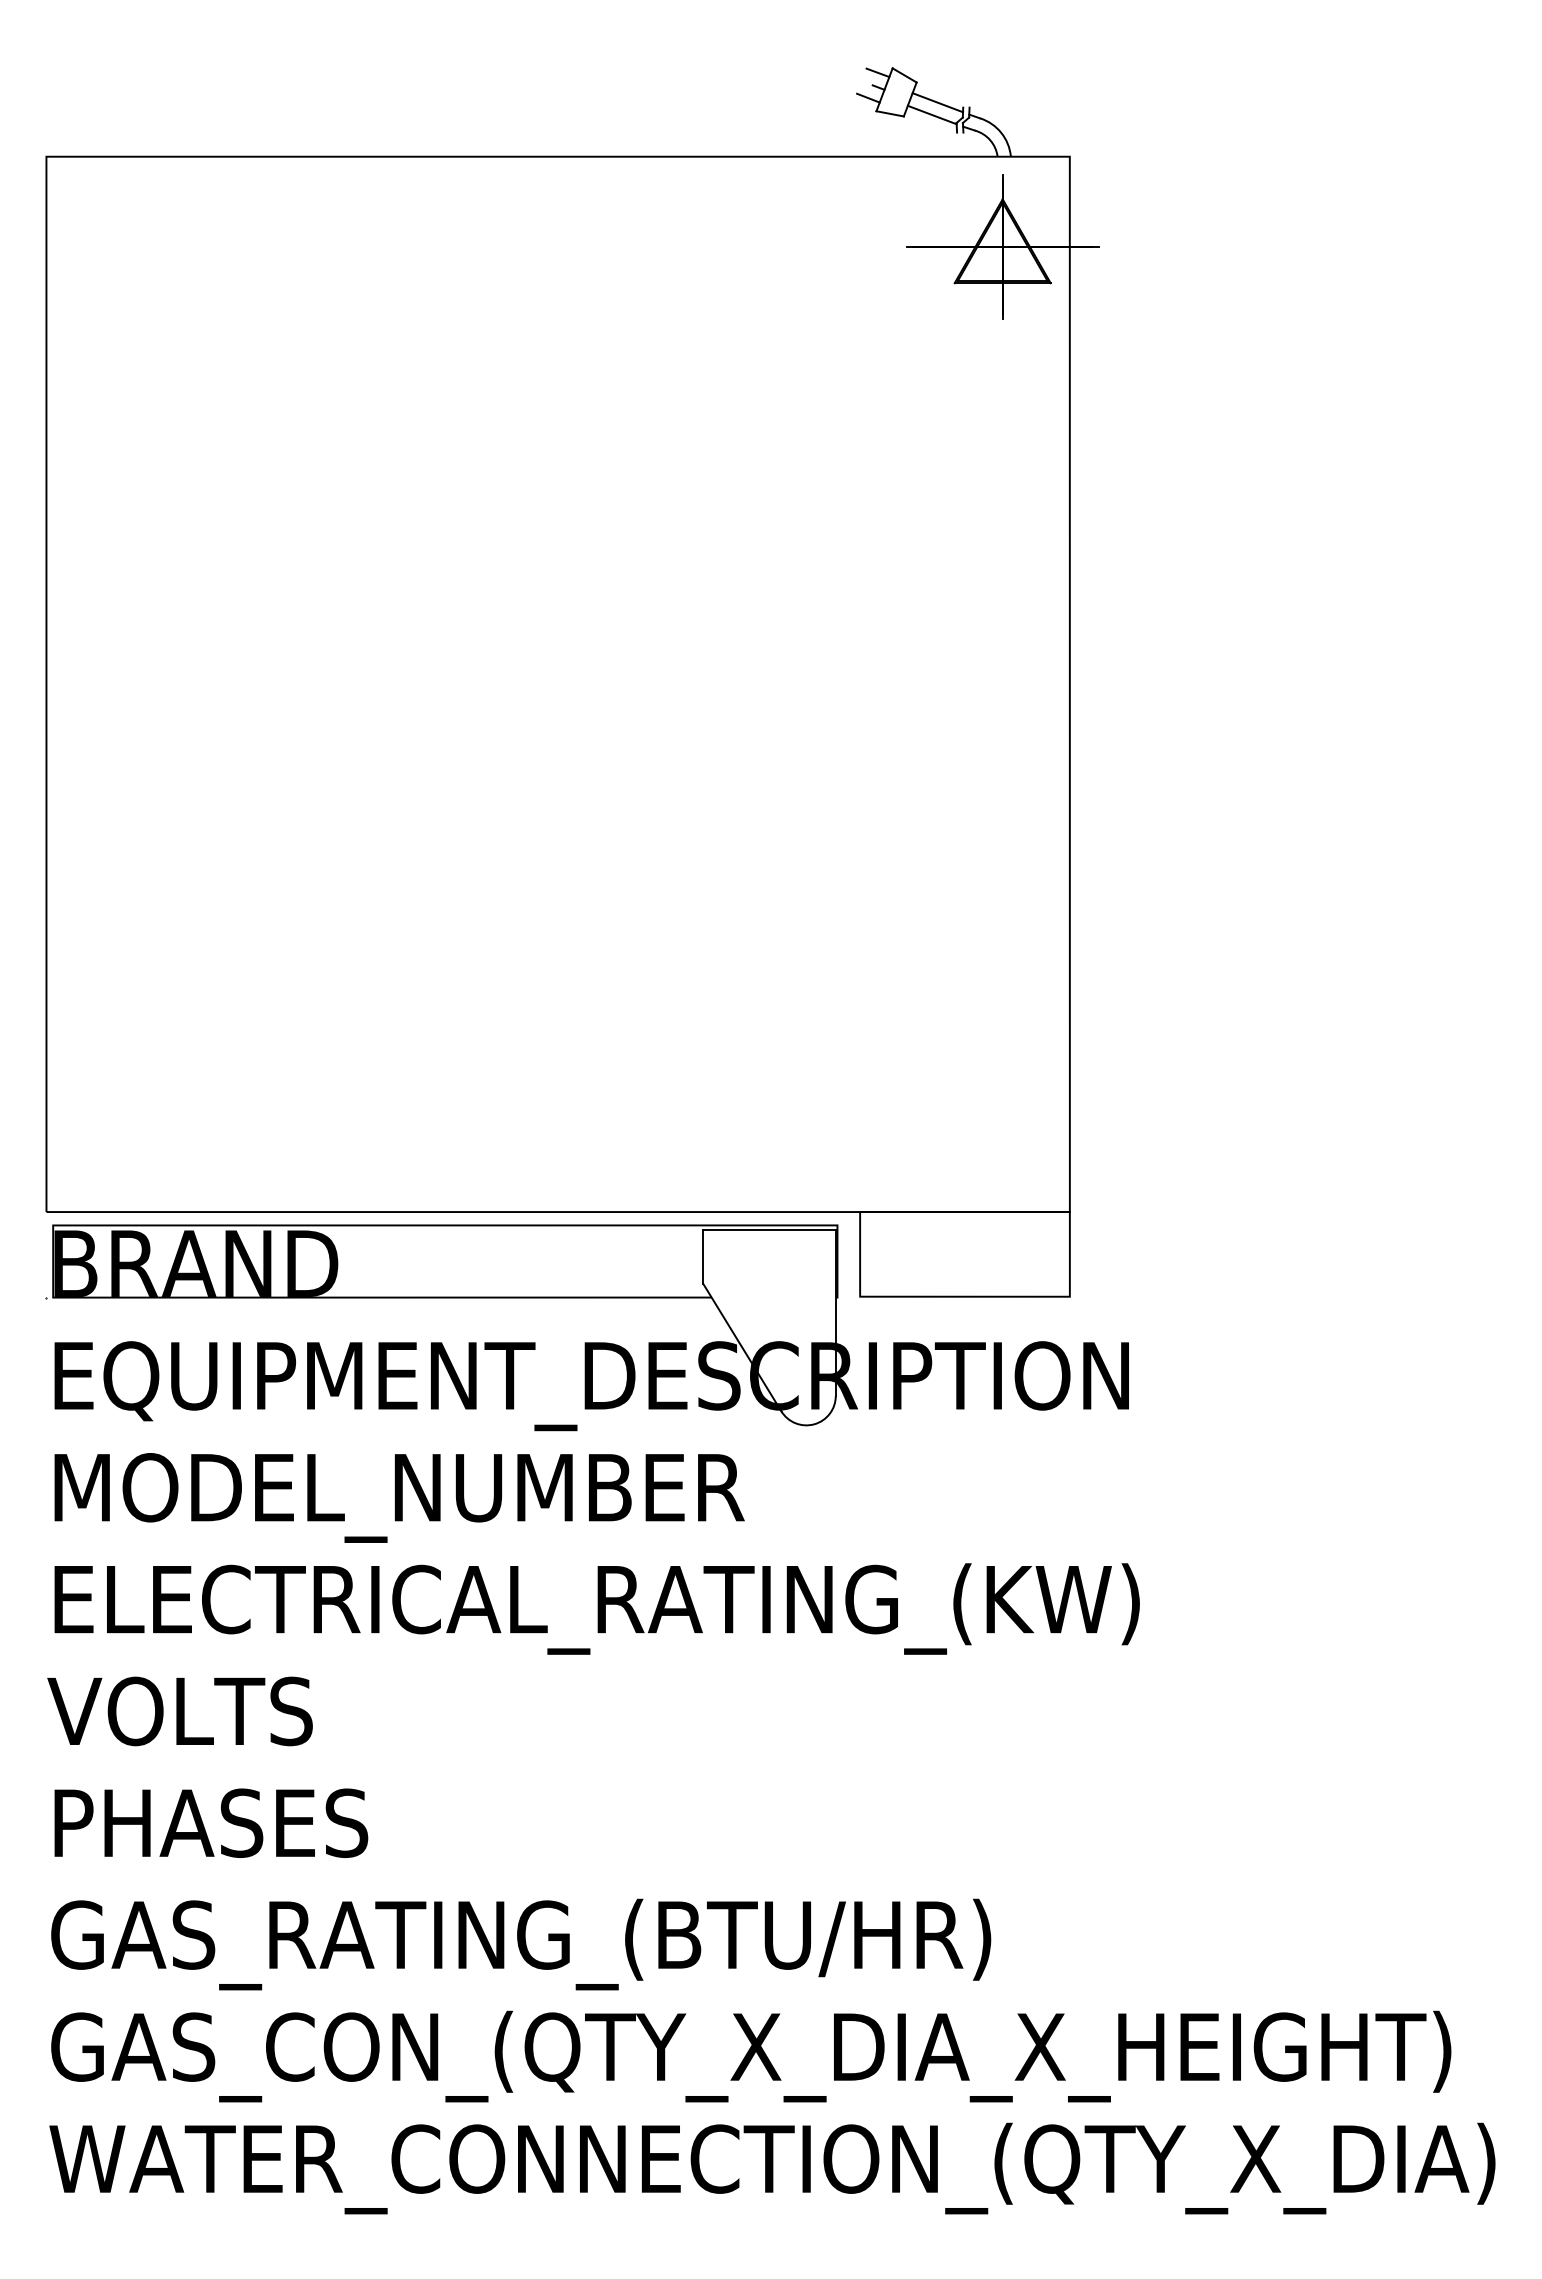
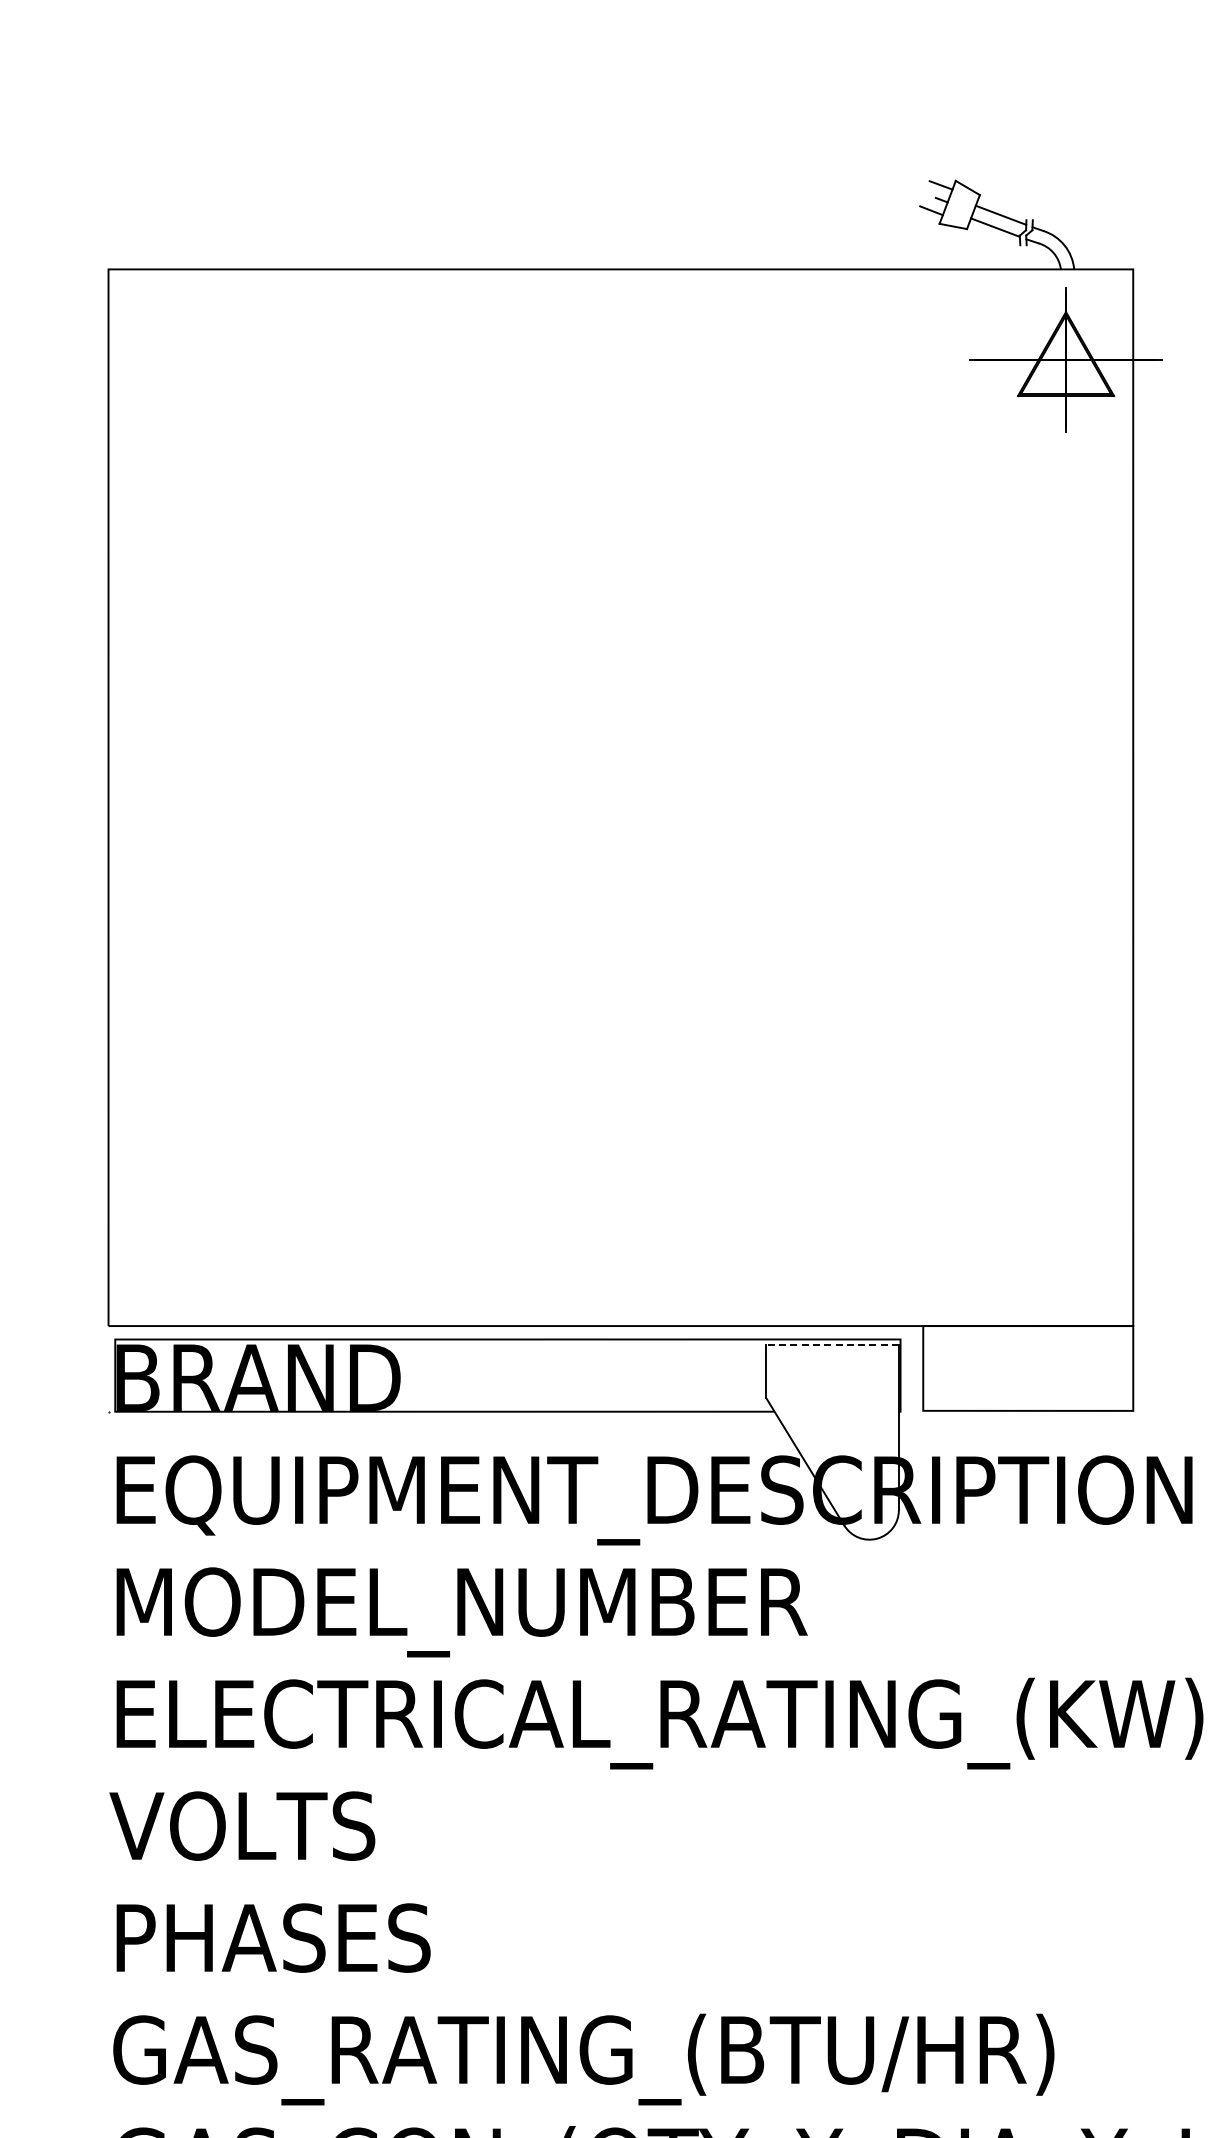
line: (769, 1230) -> (832, 1344), solid -> dashed

